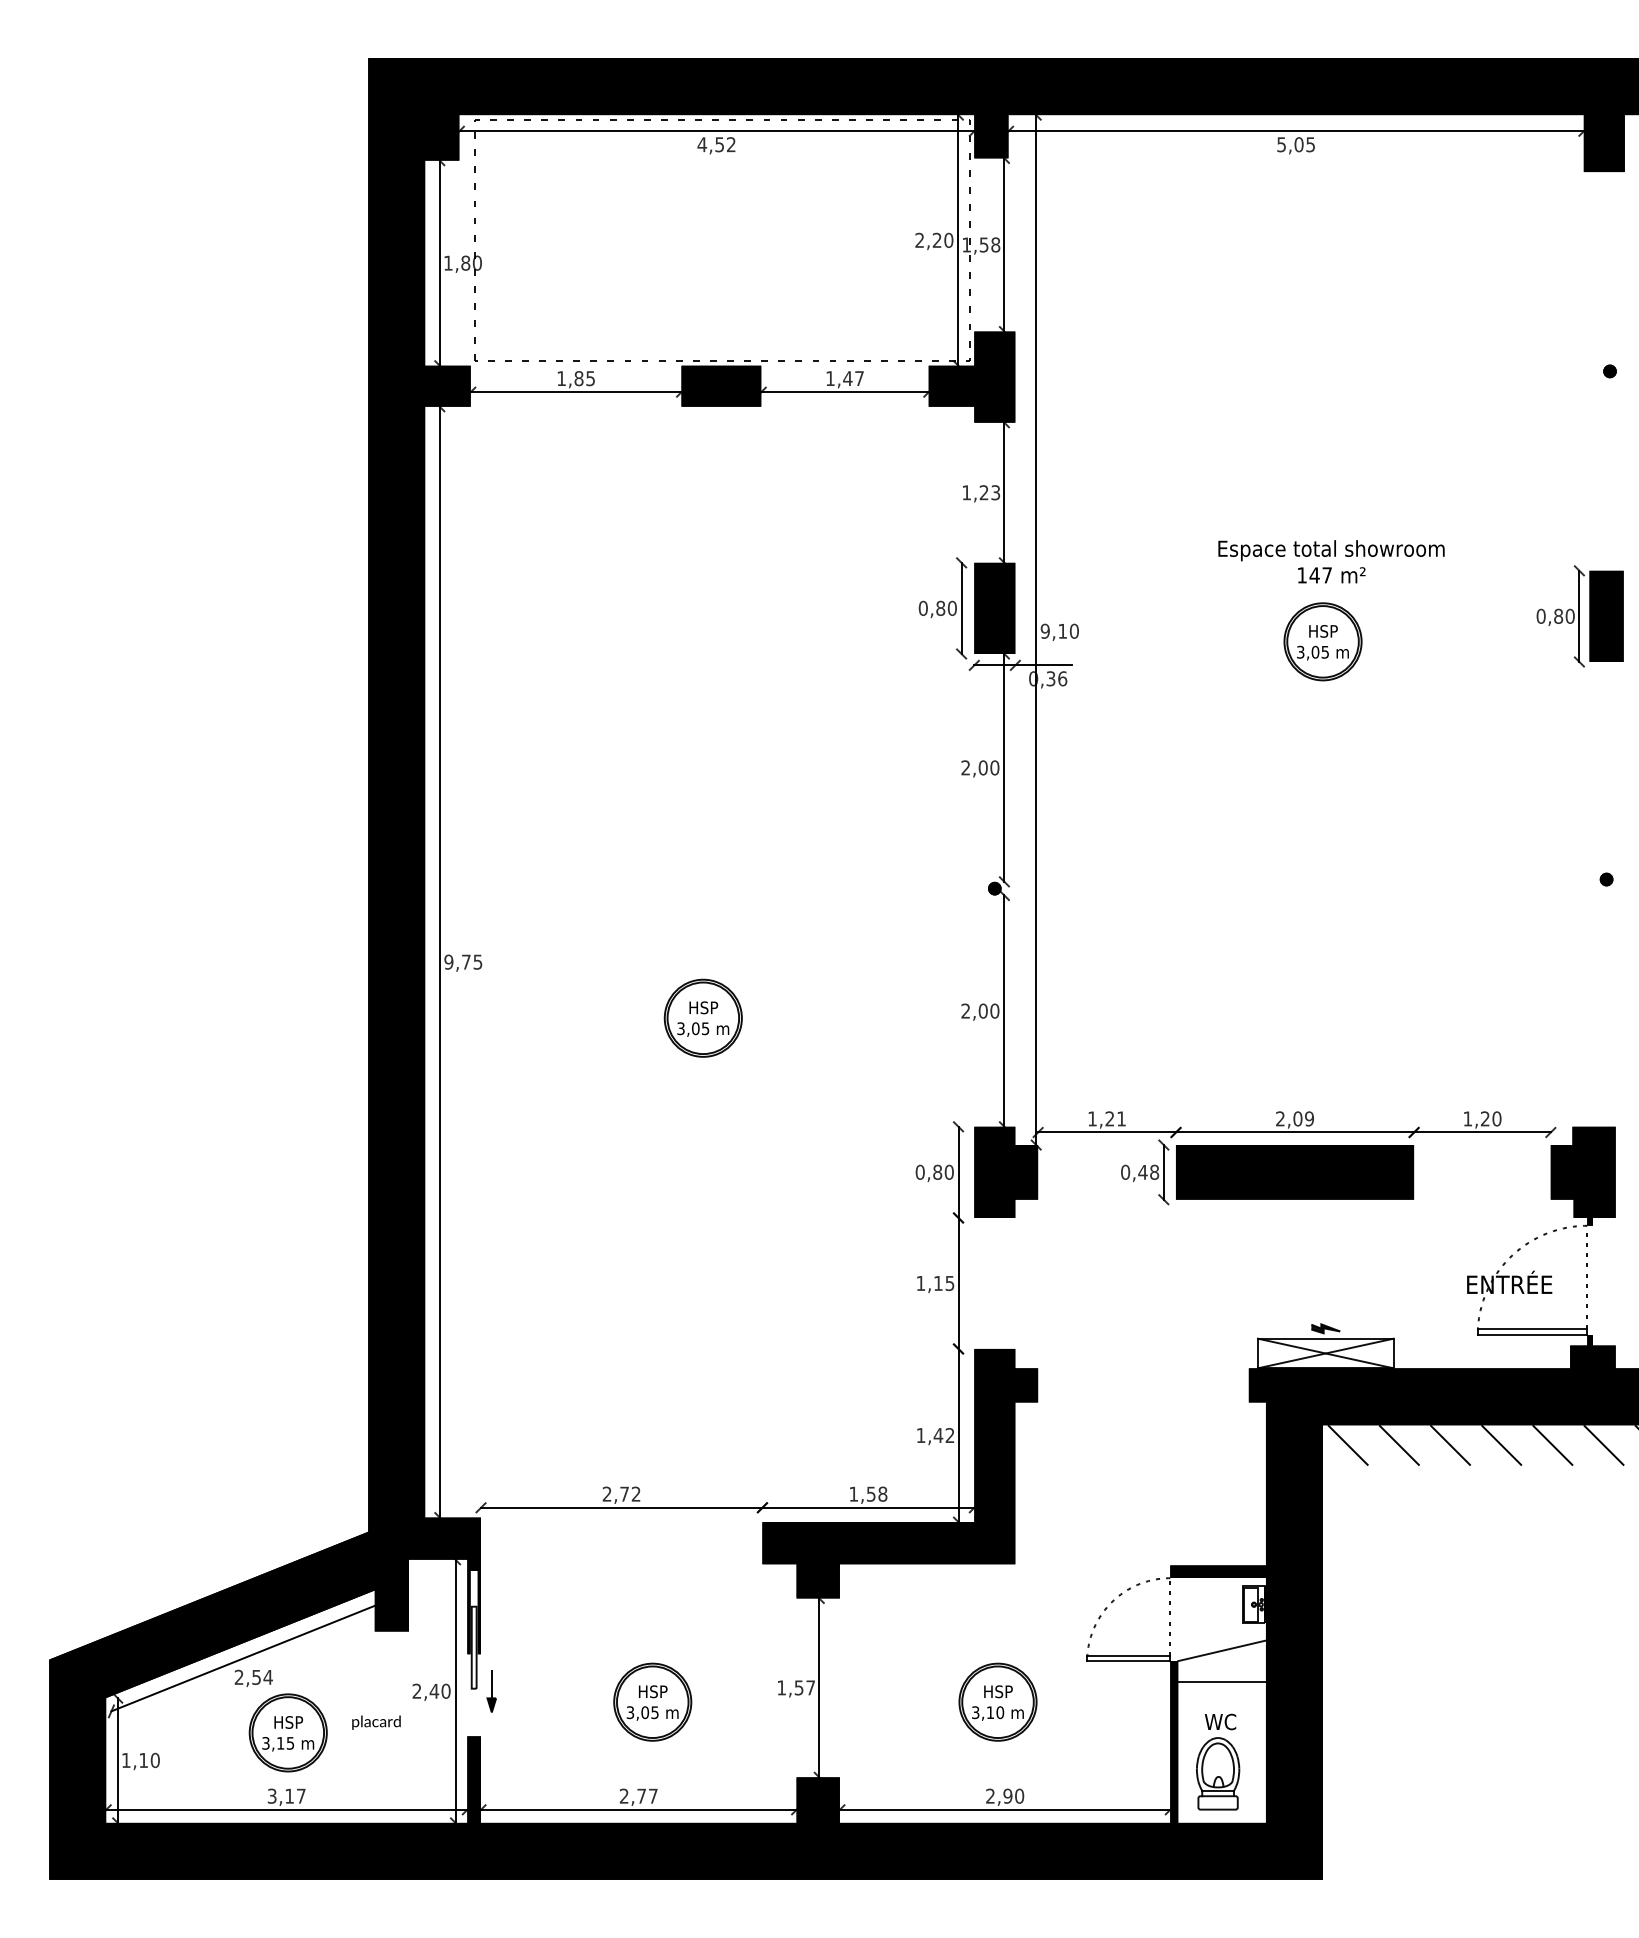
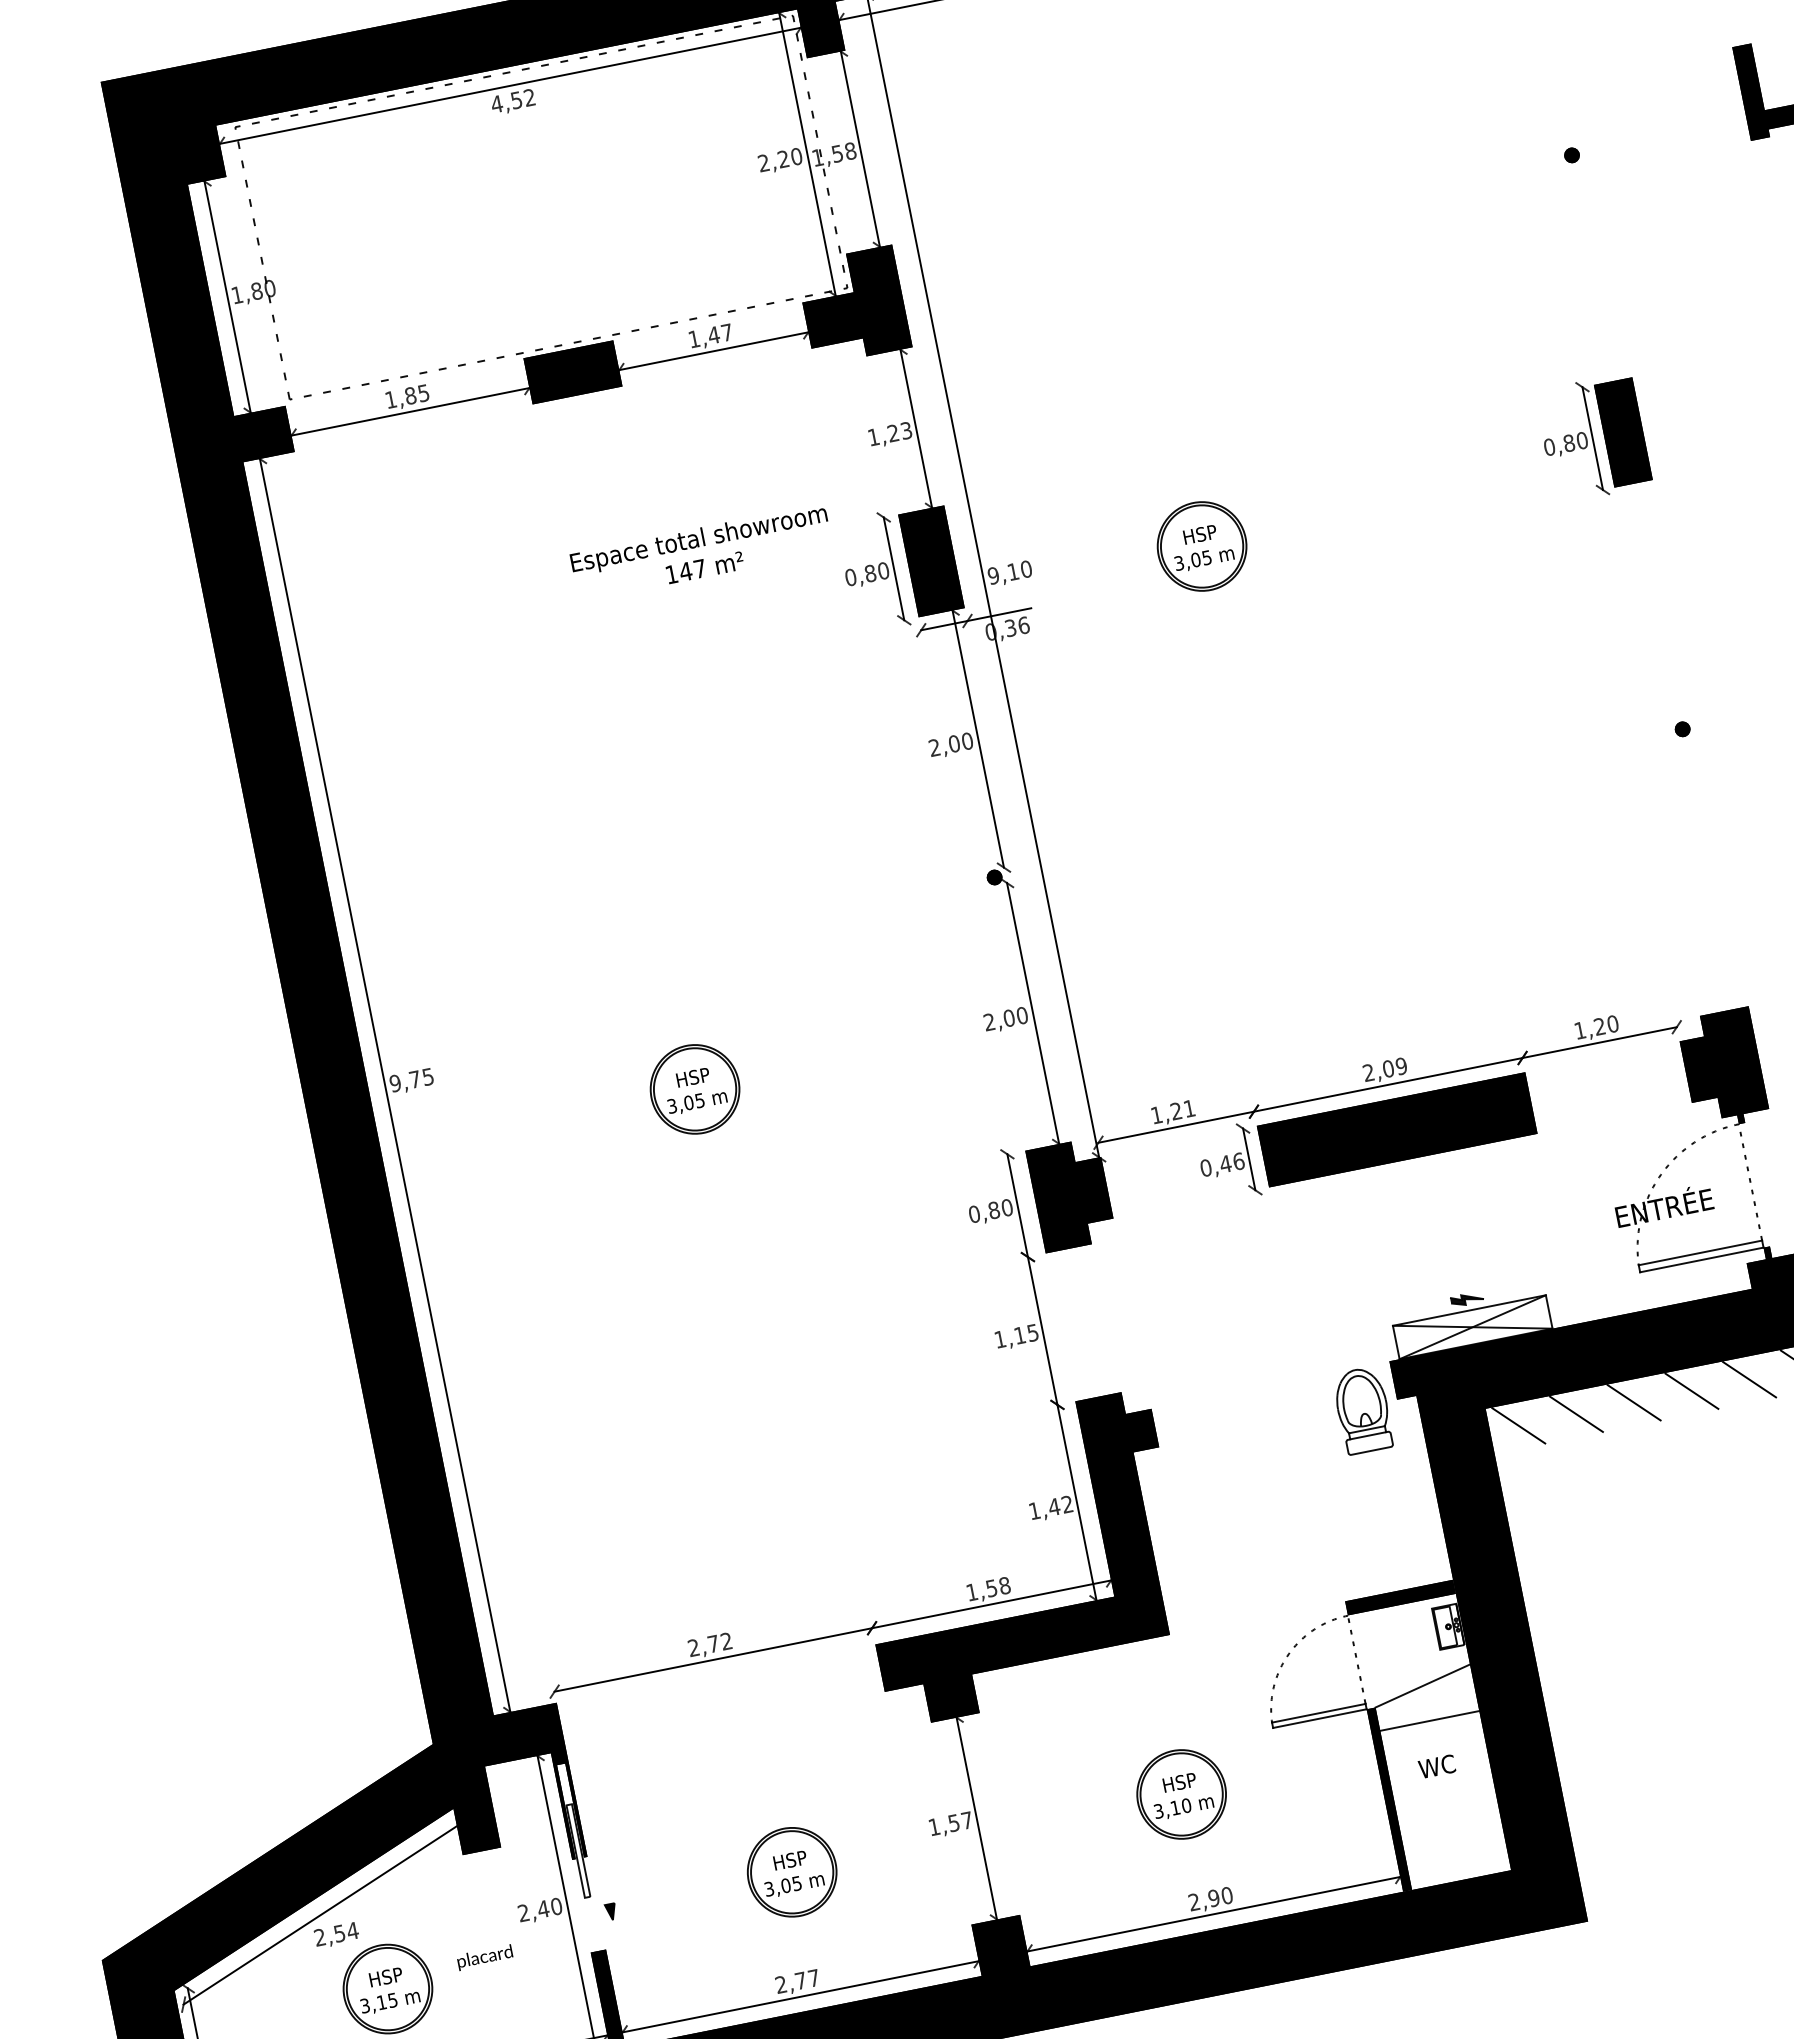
text: (1331, 561) -> (701, 552), moved
part: (1322, 641) -> (1201, 546), moved
text: (1154, 1171) -> (1238, 1160), 0,48 -> 0,46
line: (491, 1684) -> (606, 1888), removed
part: (1218, 1773) -> (1363, 1410), moved

